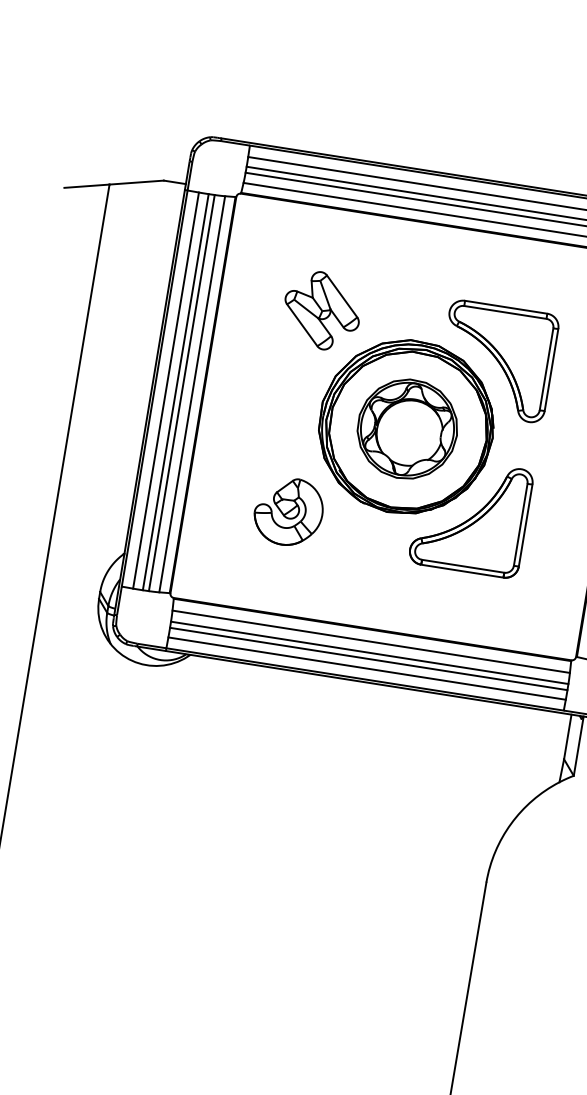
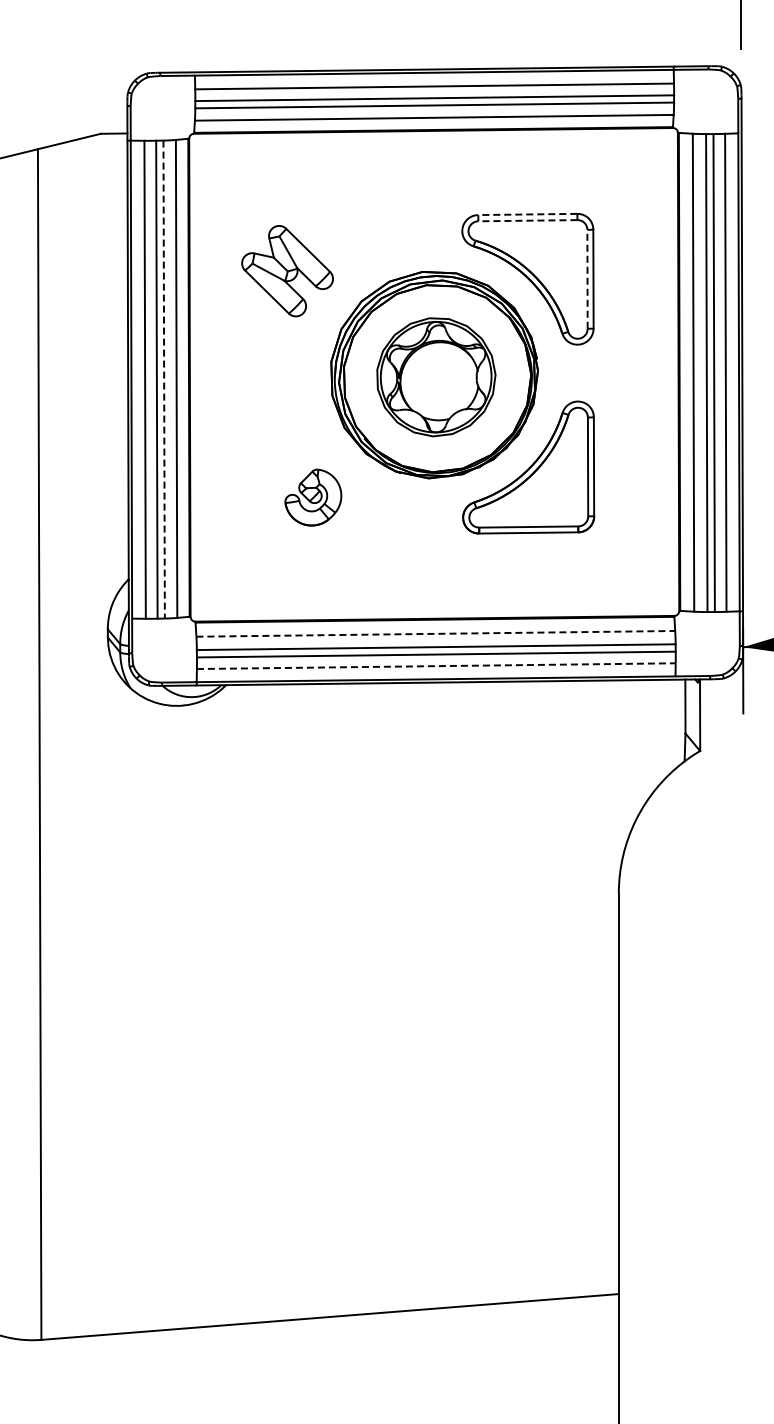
line: (505, 307) -> (527, 214), solid -> dashed
part: (322, 311) -> (287, 271), moved
line: (505, 312) -> (527, 220), solid -> dashed
line: (546, 368) -> (587, 278), solid -> dashed
line: (182, 393) -> (164, 379), solid -> dashed
part: (289, 511) -> (313, 497), size x0.7
line: (371, 641) -> (436, 633), solid -> dashed
line: (367, 668) -> (436, 666), solid -> dashed

